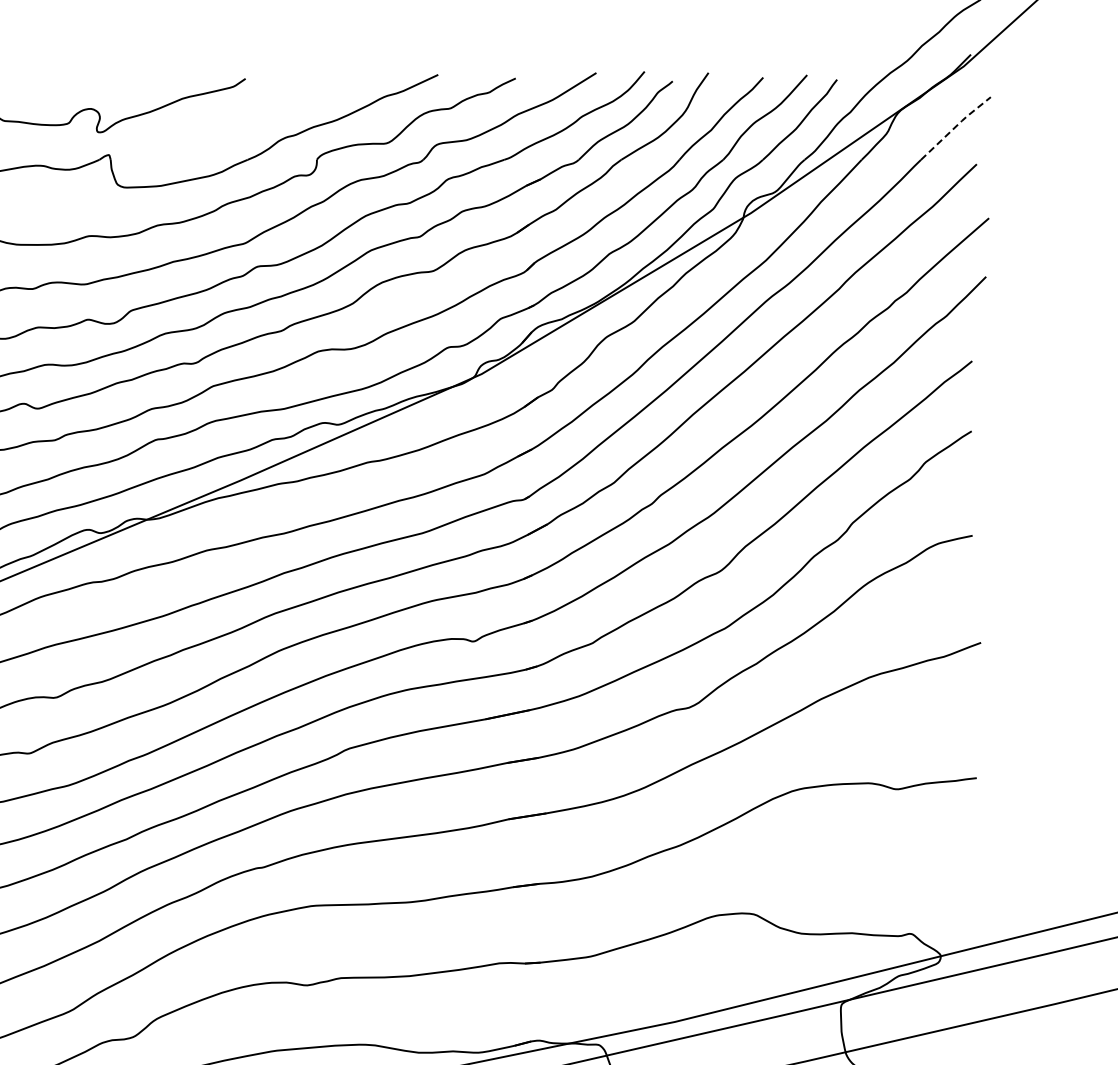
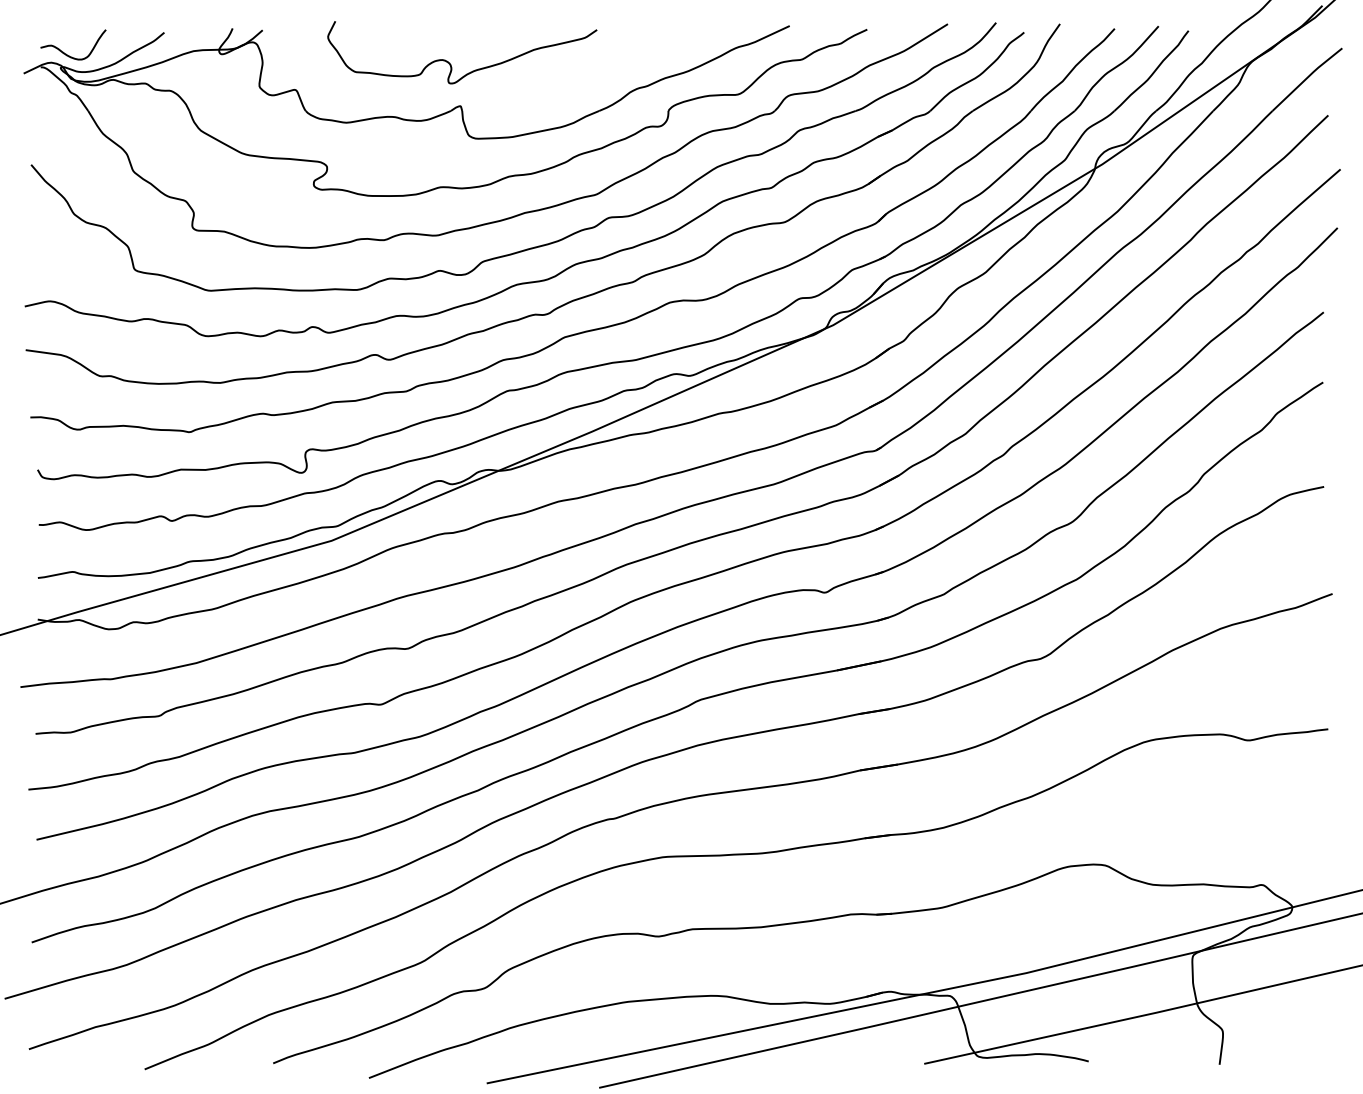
line: (956, 126) -> (1307, 77), dashed -> solid

